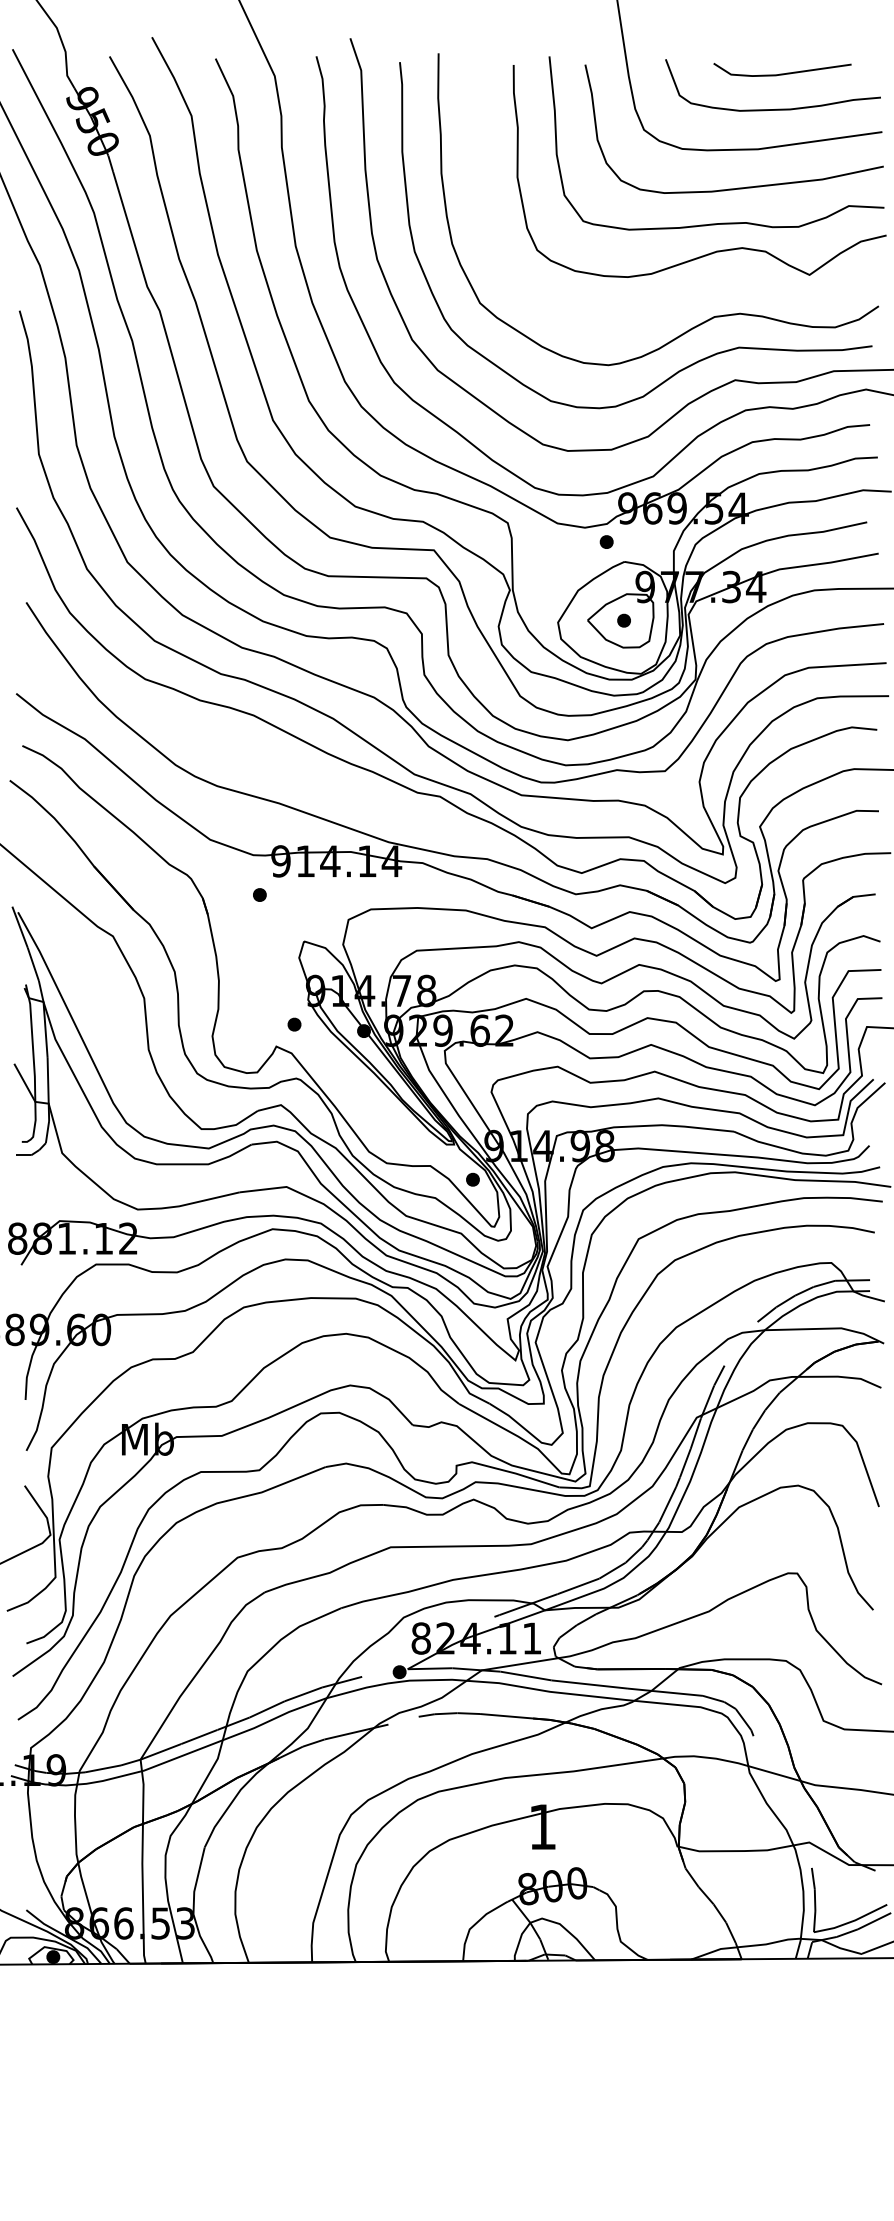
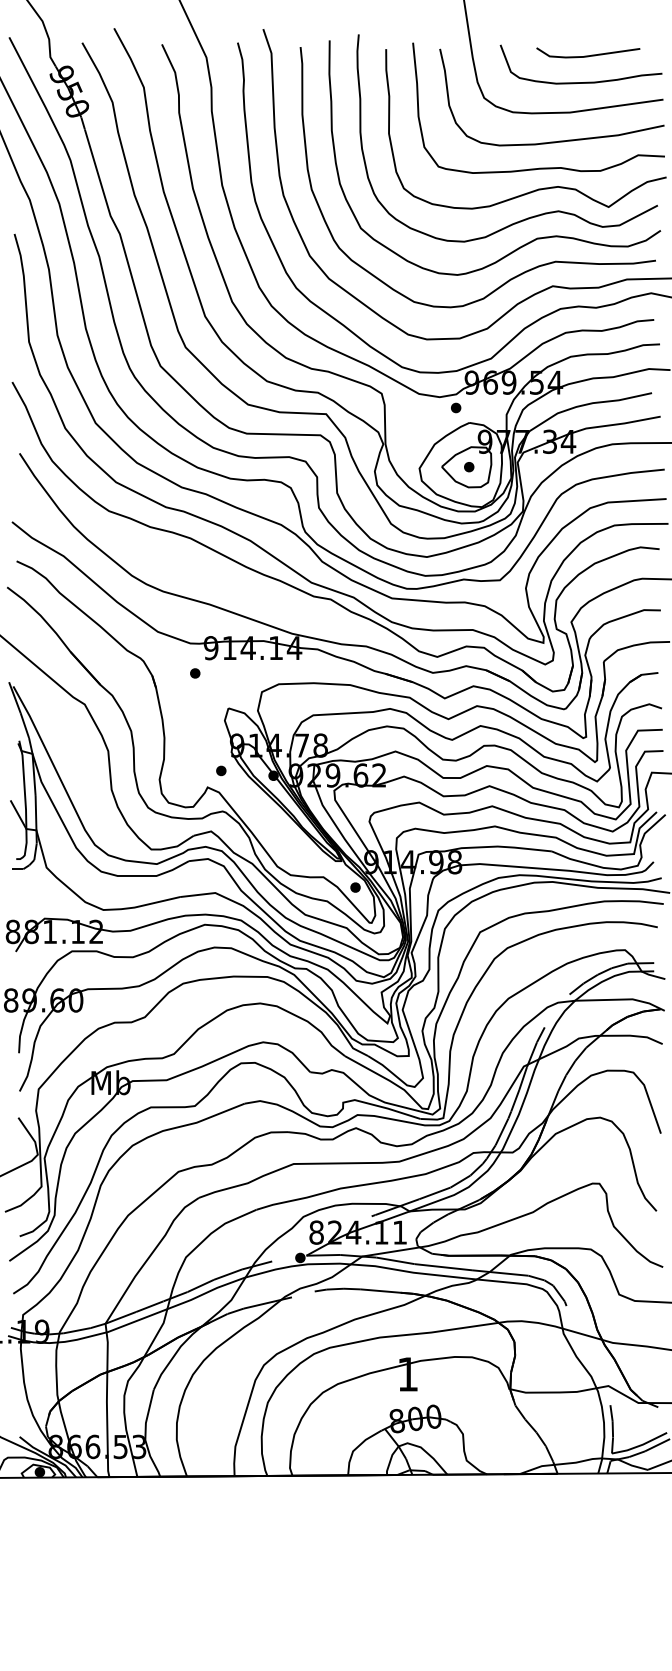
curve: (710, 286) -> (534, 215), added

